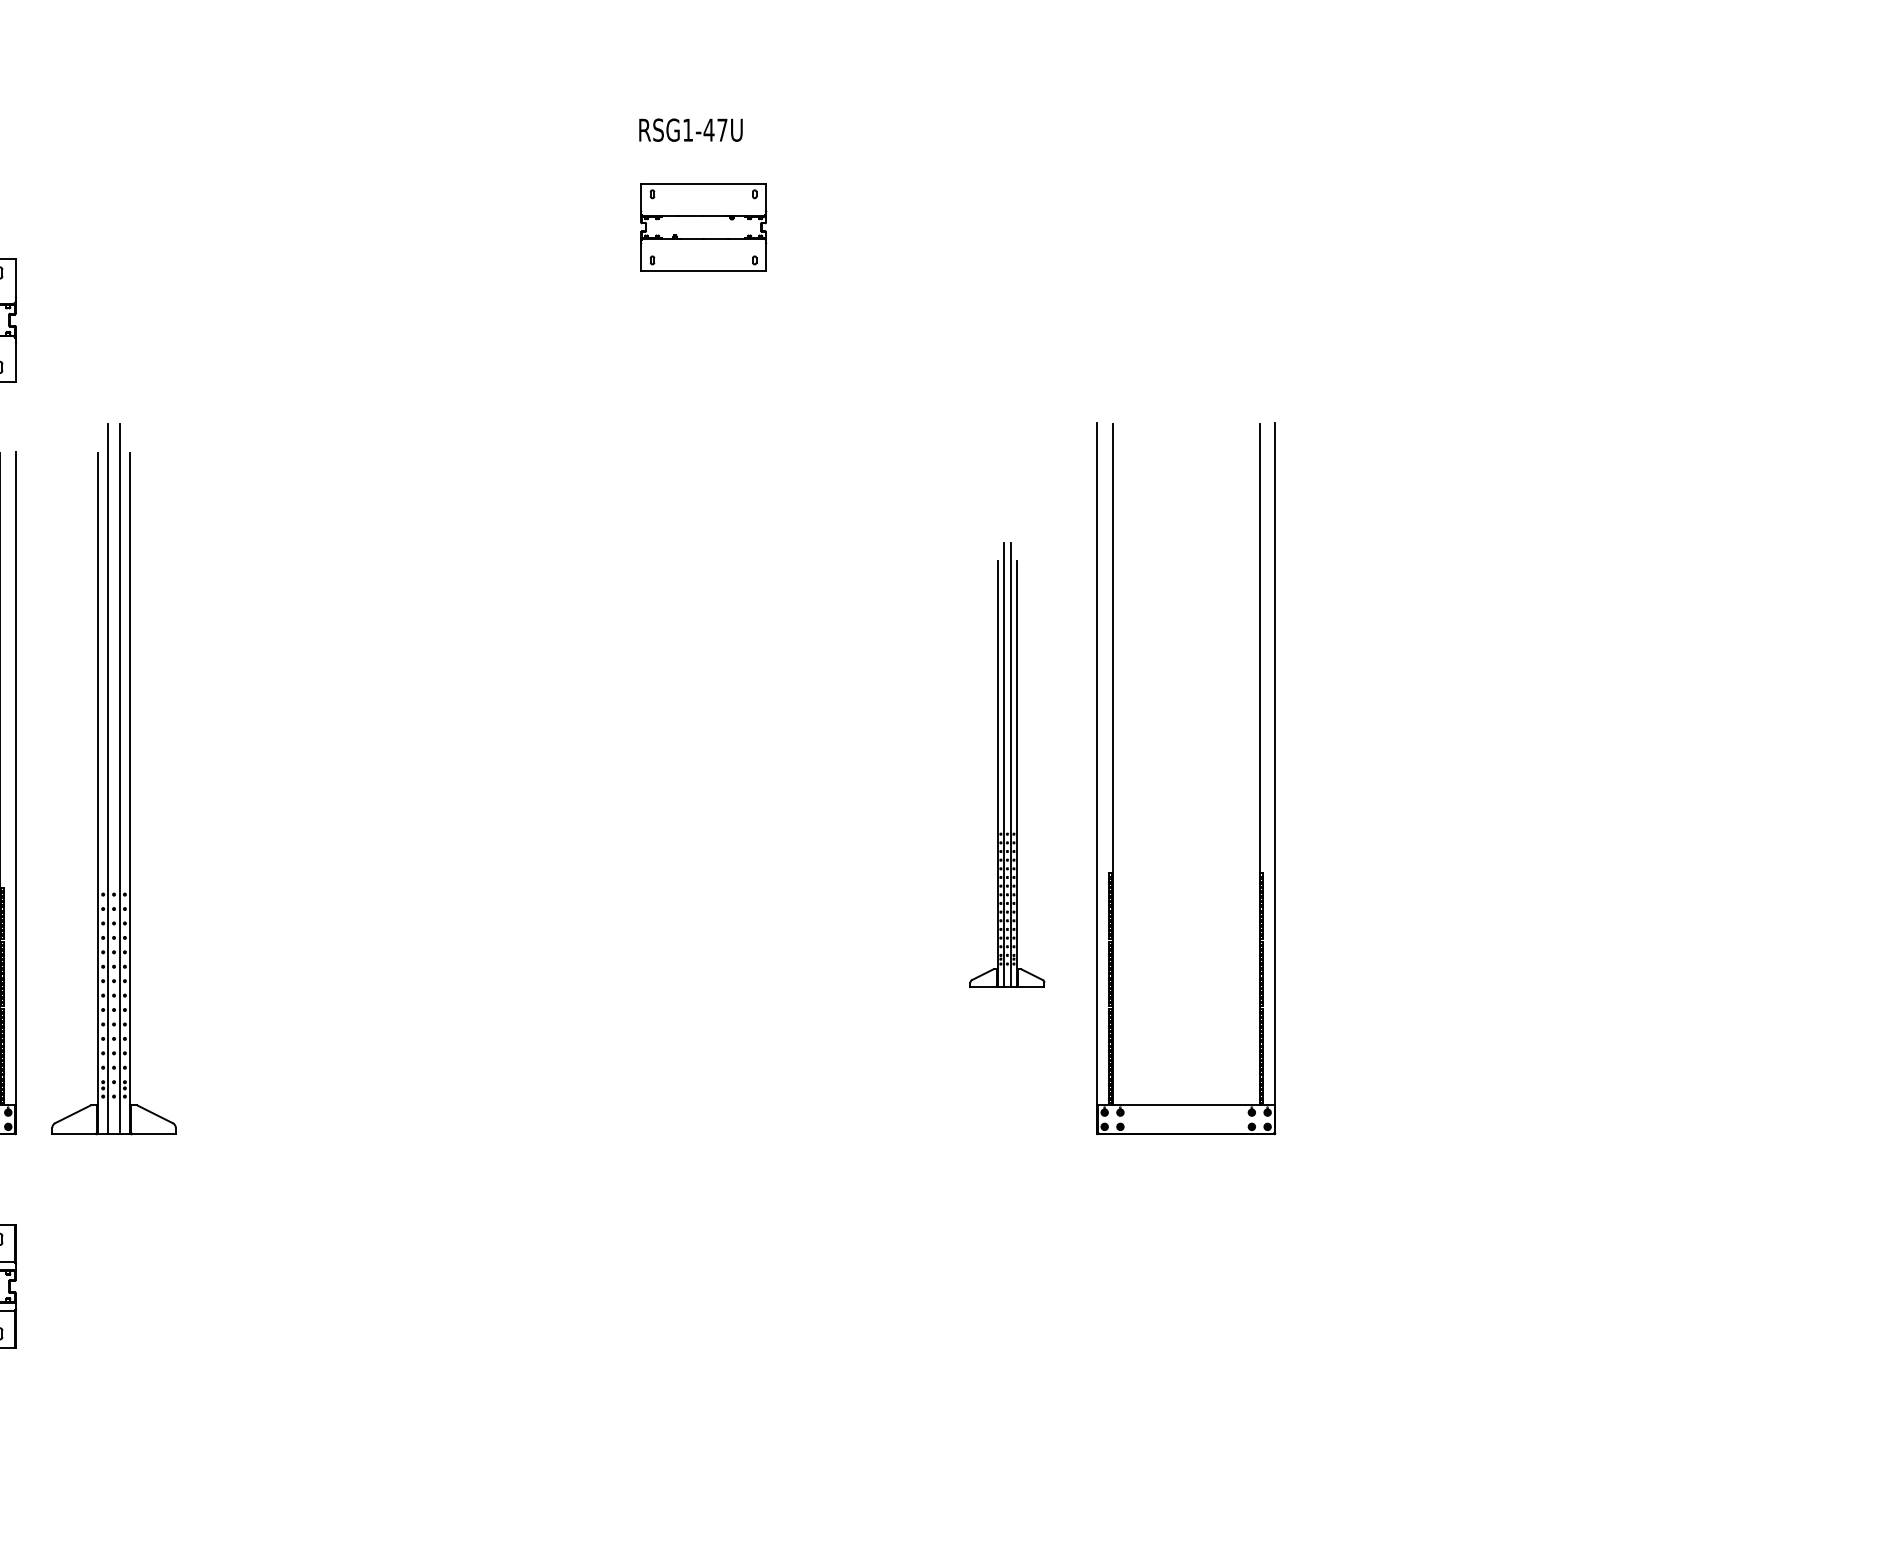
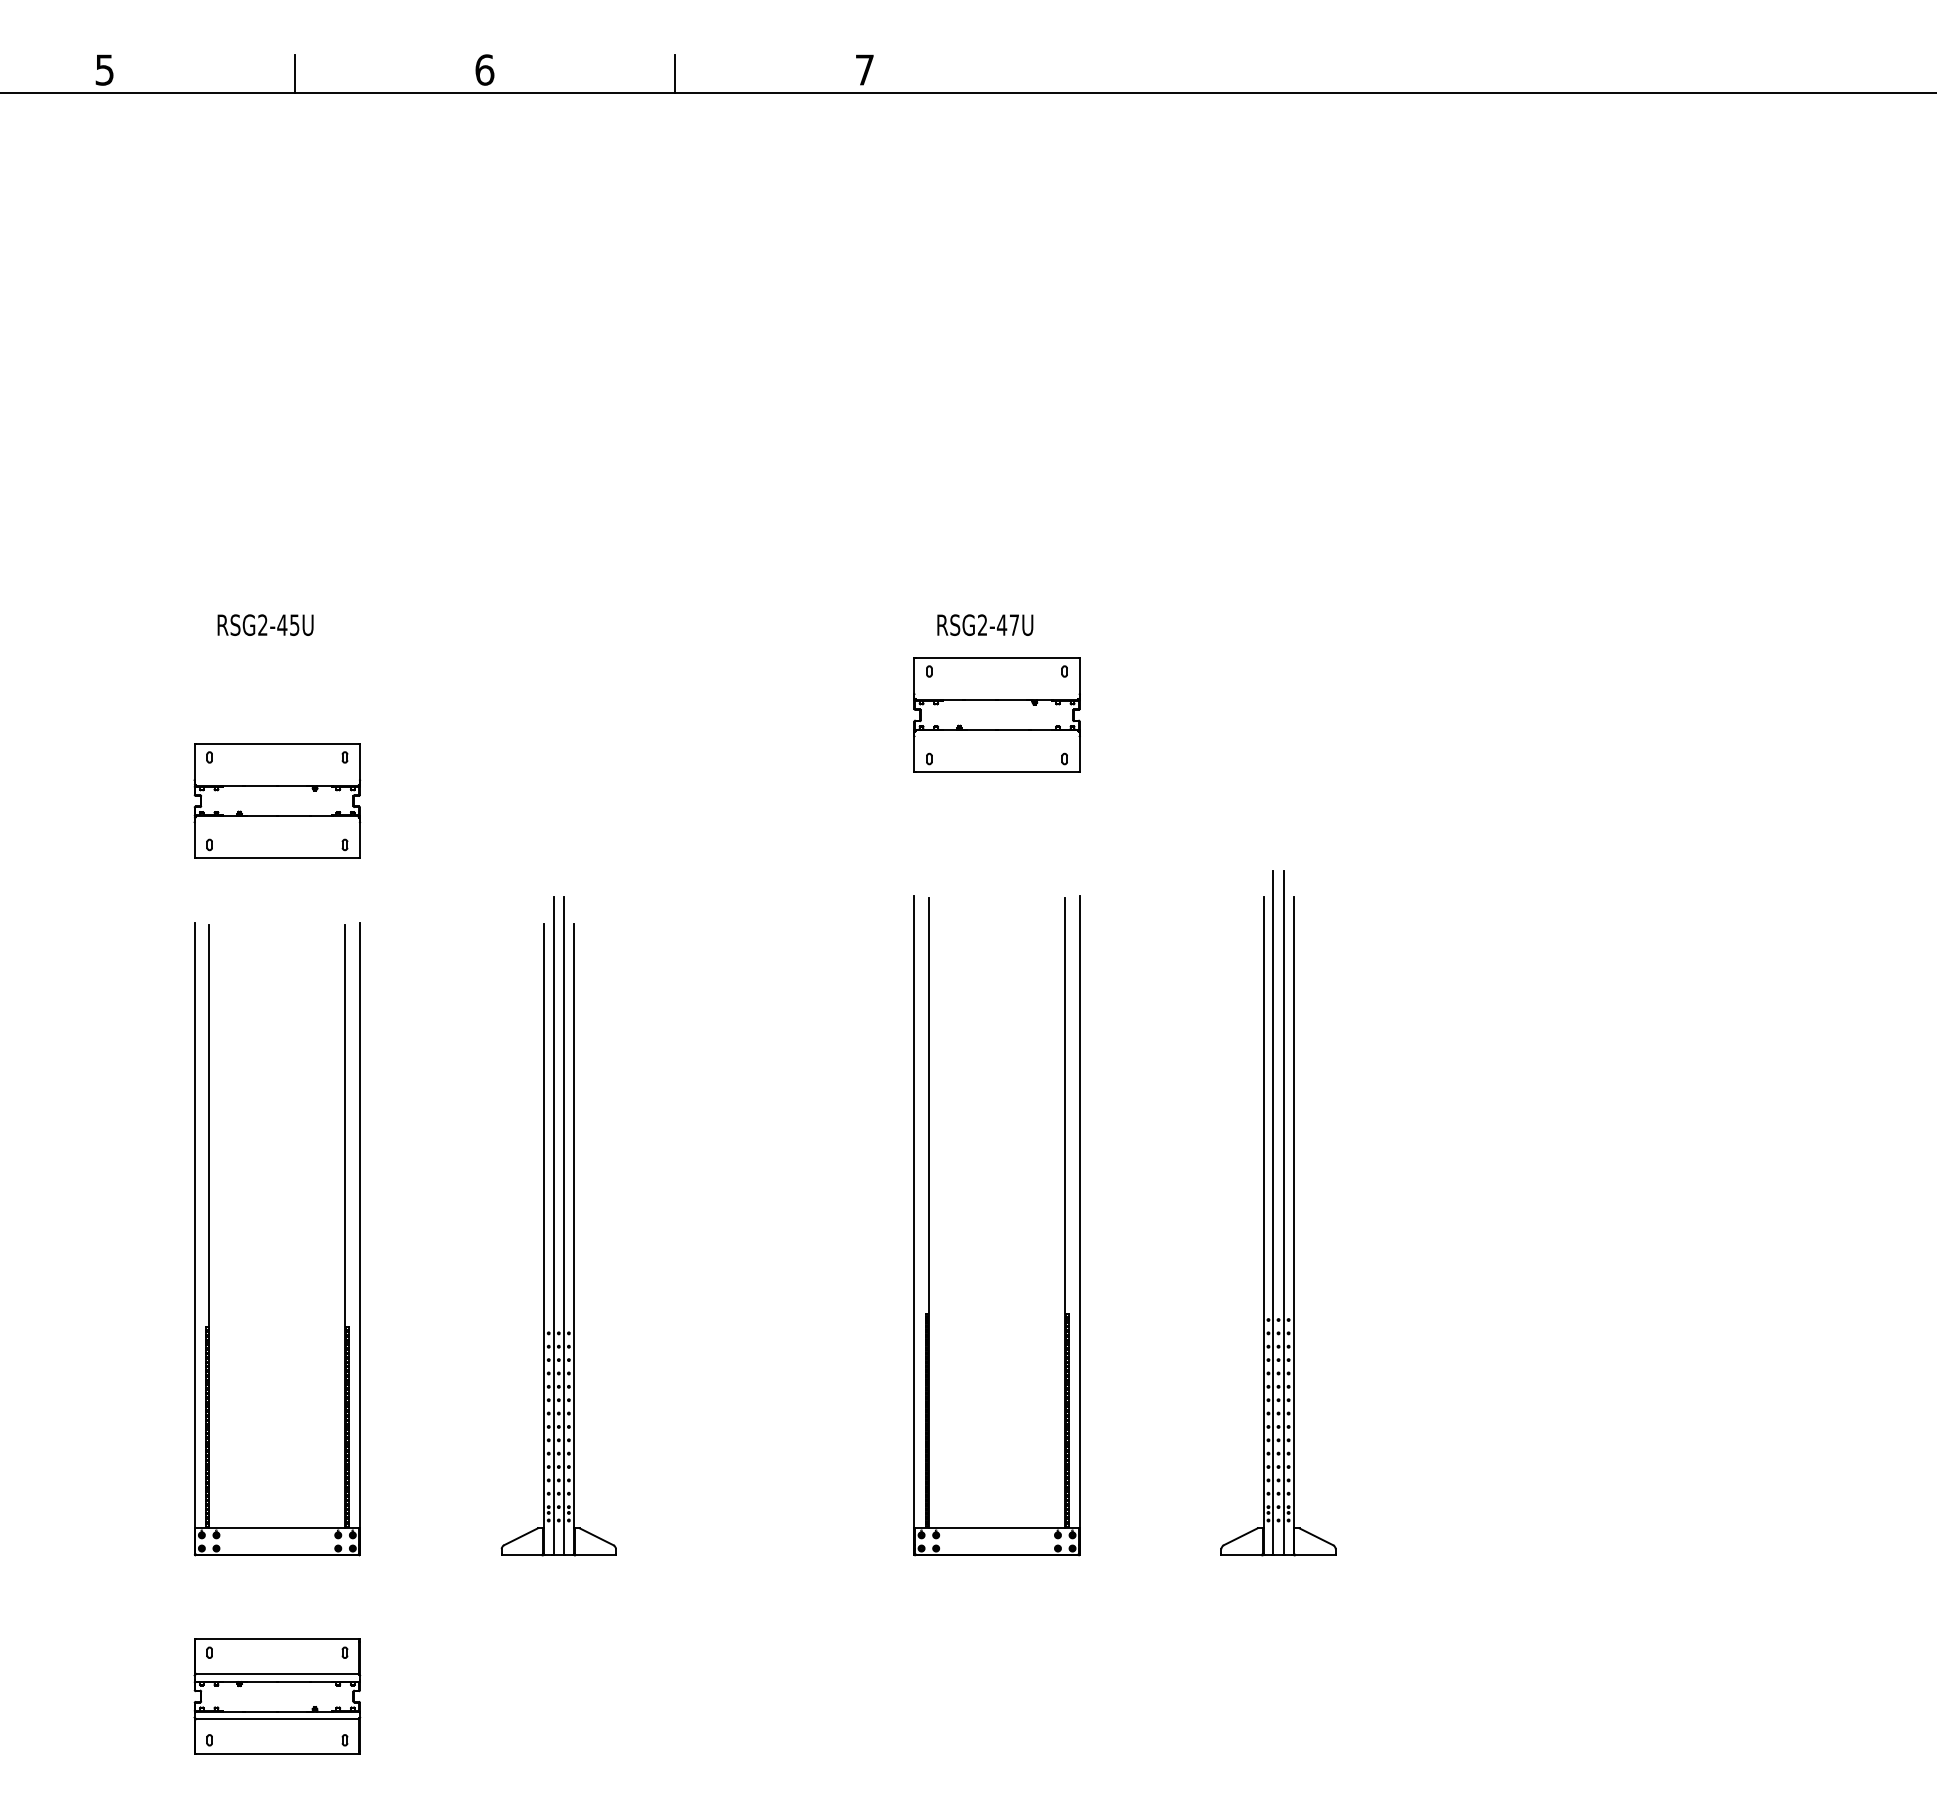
text: (687, 129) -> (982, 624), RSG1-47U -> RSG2-47U
part: (703, 226) -> (996, 714), size x1.43
part: (1007, 765) -> (1278, 1213), size x1.67
part: (1113, 778) -> (929, 1225), moved
part: (113, 779) -> (558, 1226), moved

